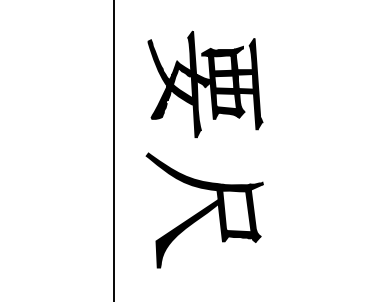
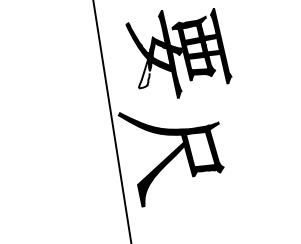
fill: (159, 101) -> (143, 72), removed
part: (204, 210) -> (173, 153), moved

